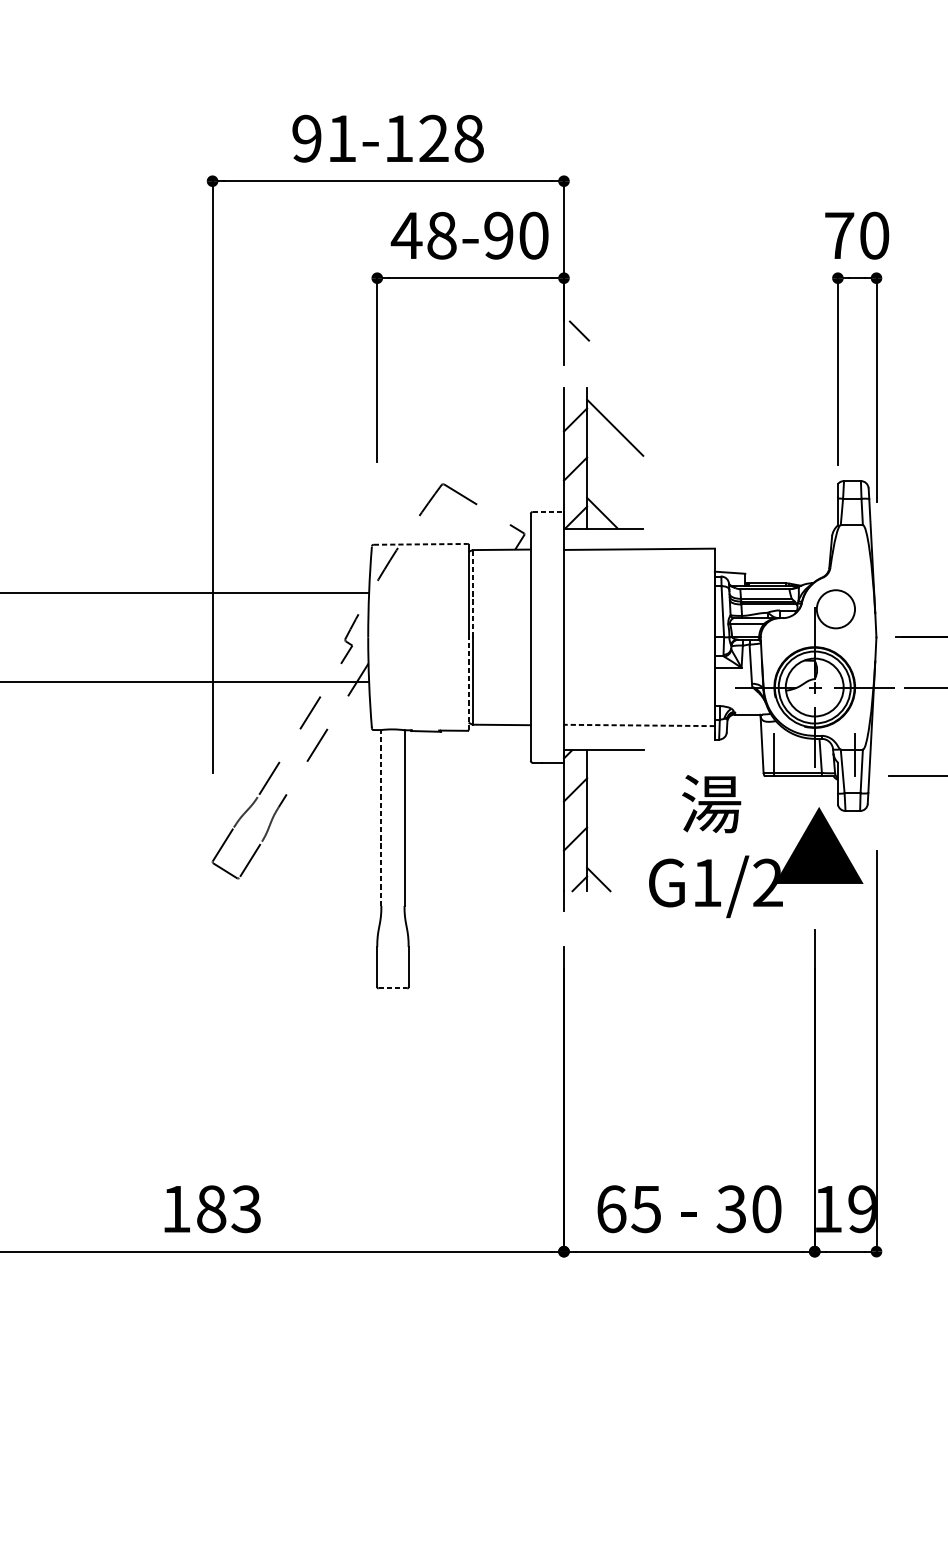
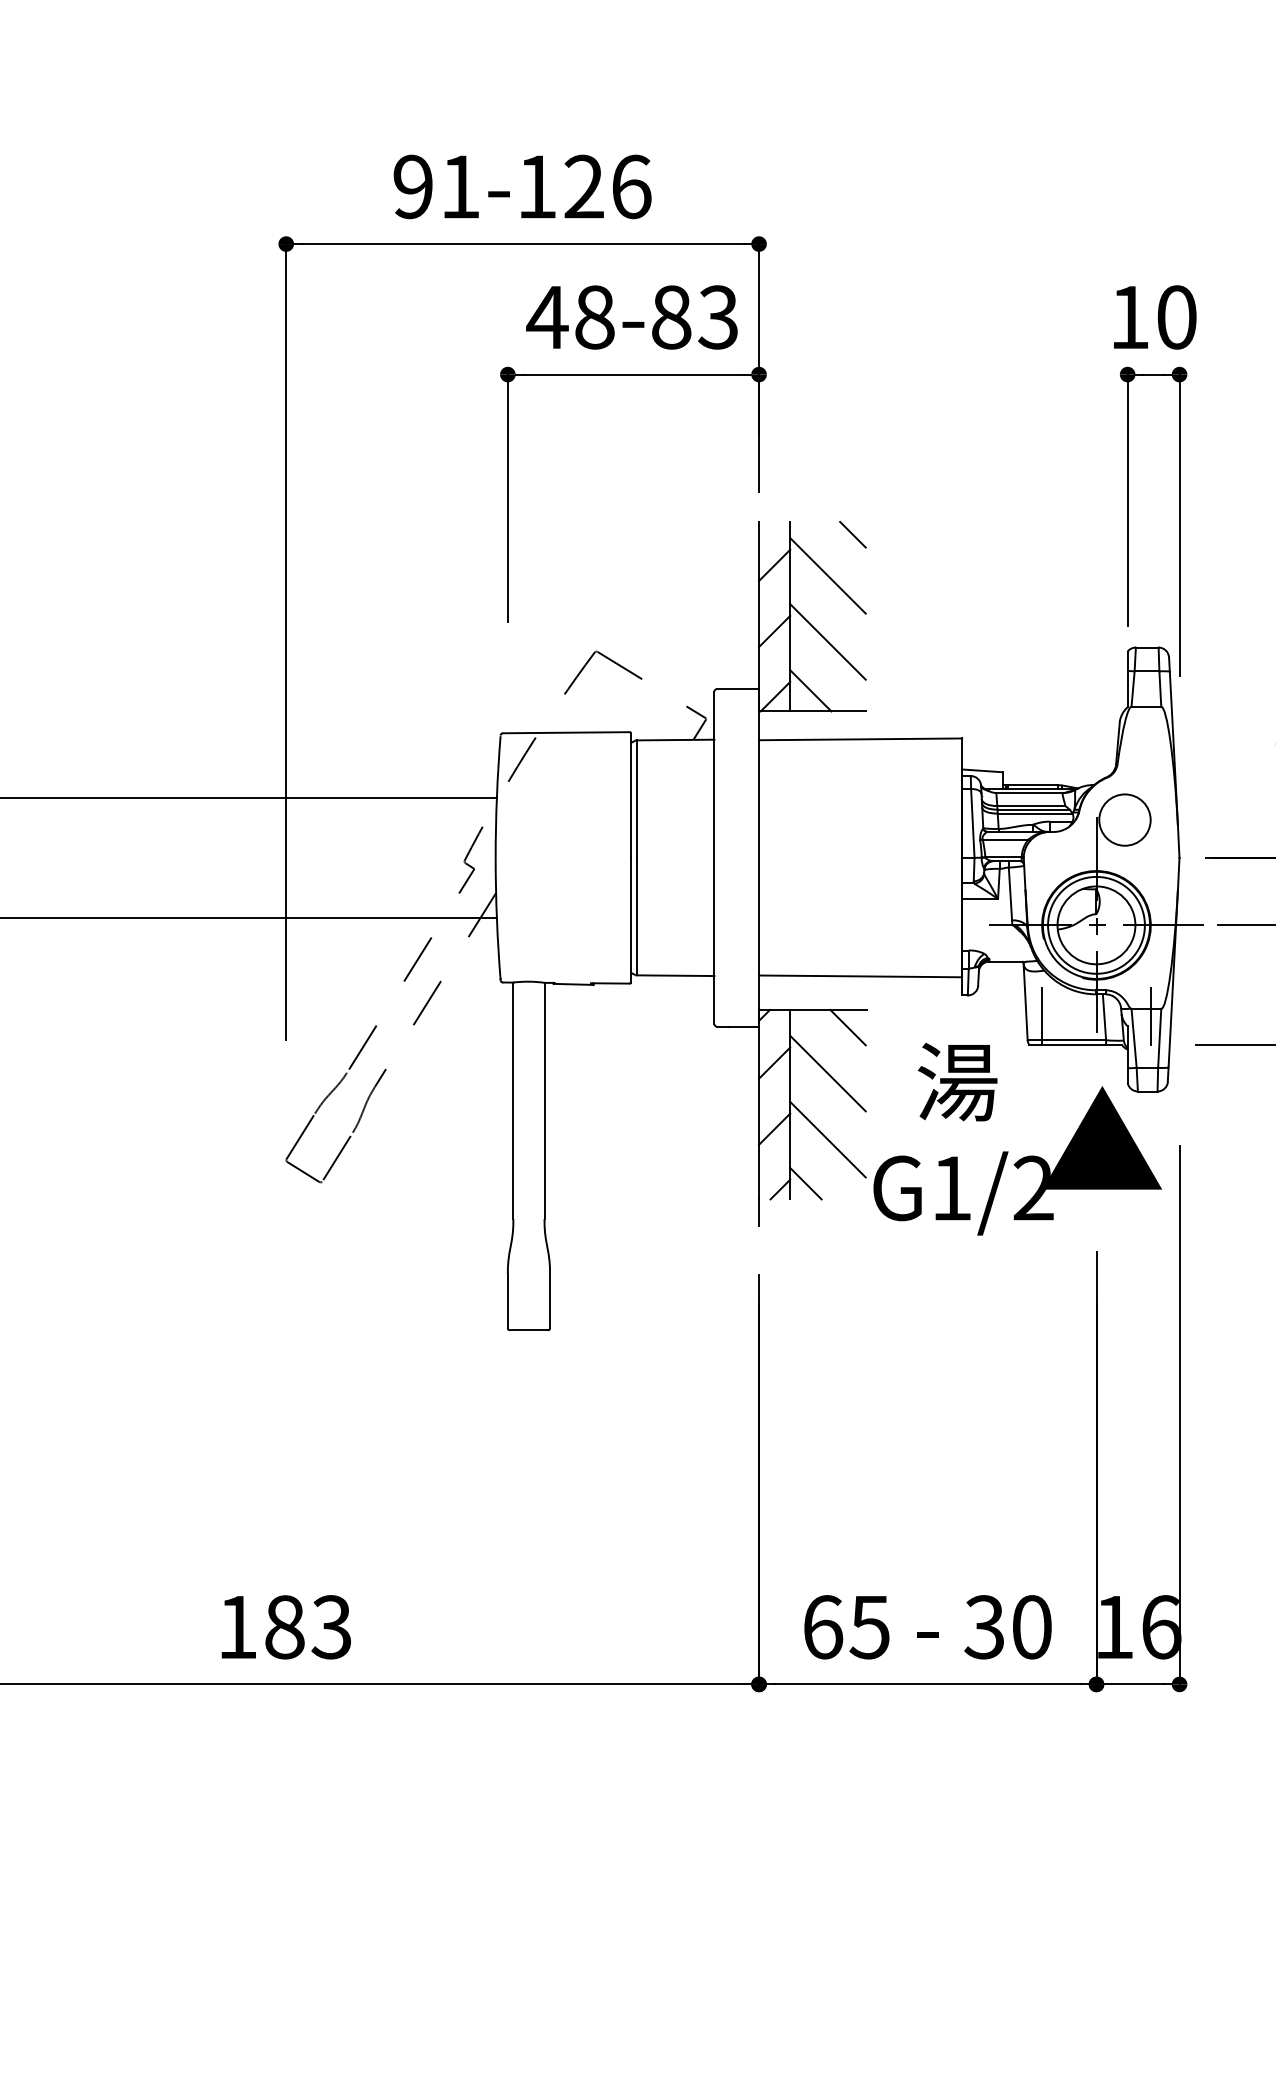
text: (469, 138) -> (631, 186), 91-128 -> 91-126
text: (516, 235) -> (695, 317), 48-90 -> 48-83
text: (839, 235) -> (1129, 317), 70 -> 10
line: (579, 330) -> (852, 534), moved
line: (614, 476) -> (827, 641), added
line: (548, 512) -> (738, 689), dashed -> solid
line: (420, 544) -> (566, 732), dashed -> solid
line: (472, 594) -> (636, 799), dashed -> solid
line: (468, 683) -> (630, 919), dashed -> solid
line: (639, 725) -> (860, 976), dashed -> solid
line: (629, 763) -> (847, 1027), added
line: (614, 797) -> (827, 1073), added
line: (381, 817) -> (513, 1100), dashed -> solid
line: (614, 846) -> (827, 1139), added
line: (393, 988) -> (529, 1330), dashed -> solid
text: (863, 1209) -> (1161, 1627), 19 -> 16

